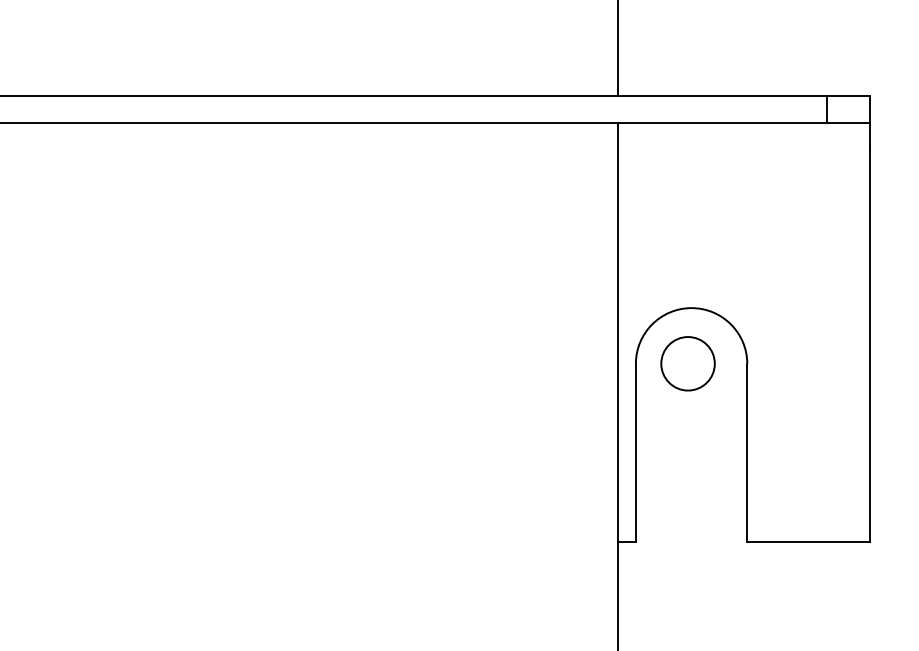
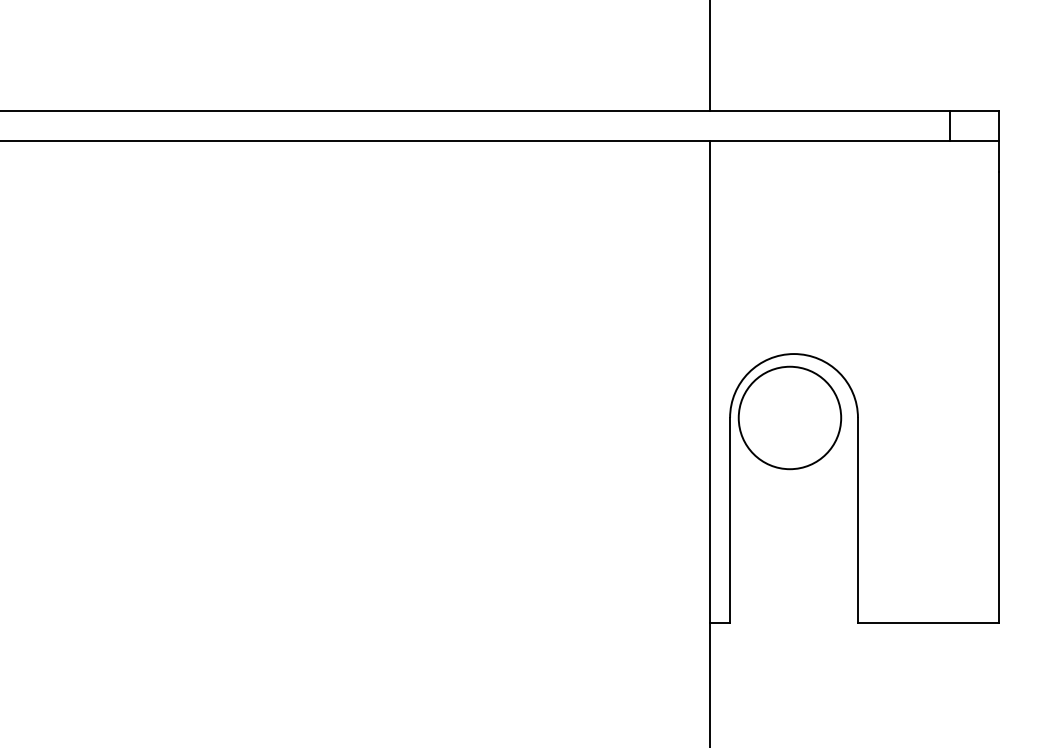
circle: (687, 363) -> (789, 417), size x1.67

